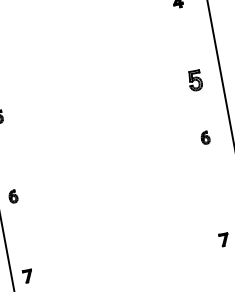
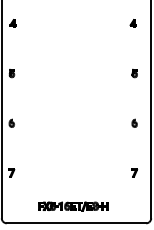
part: (194, 80) -> (134, 73), size x0.62
part: (205, 136) -> (134, 122), moved

